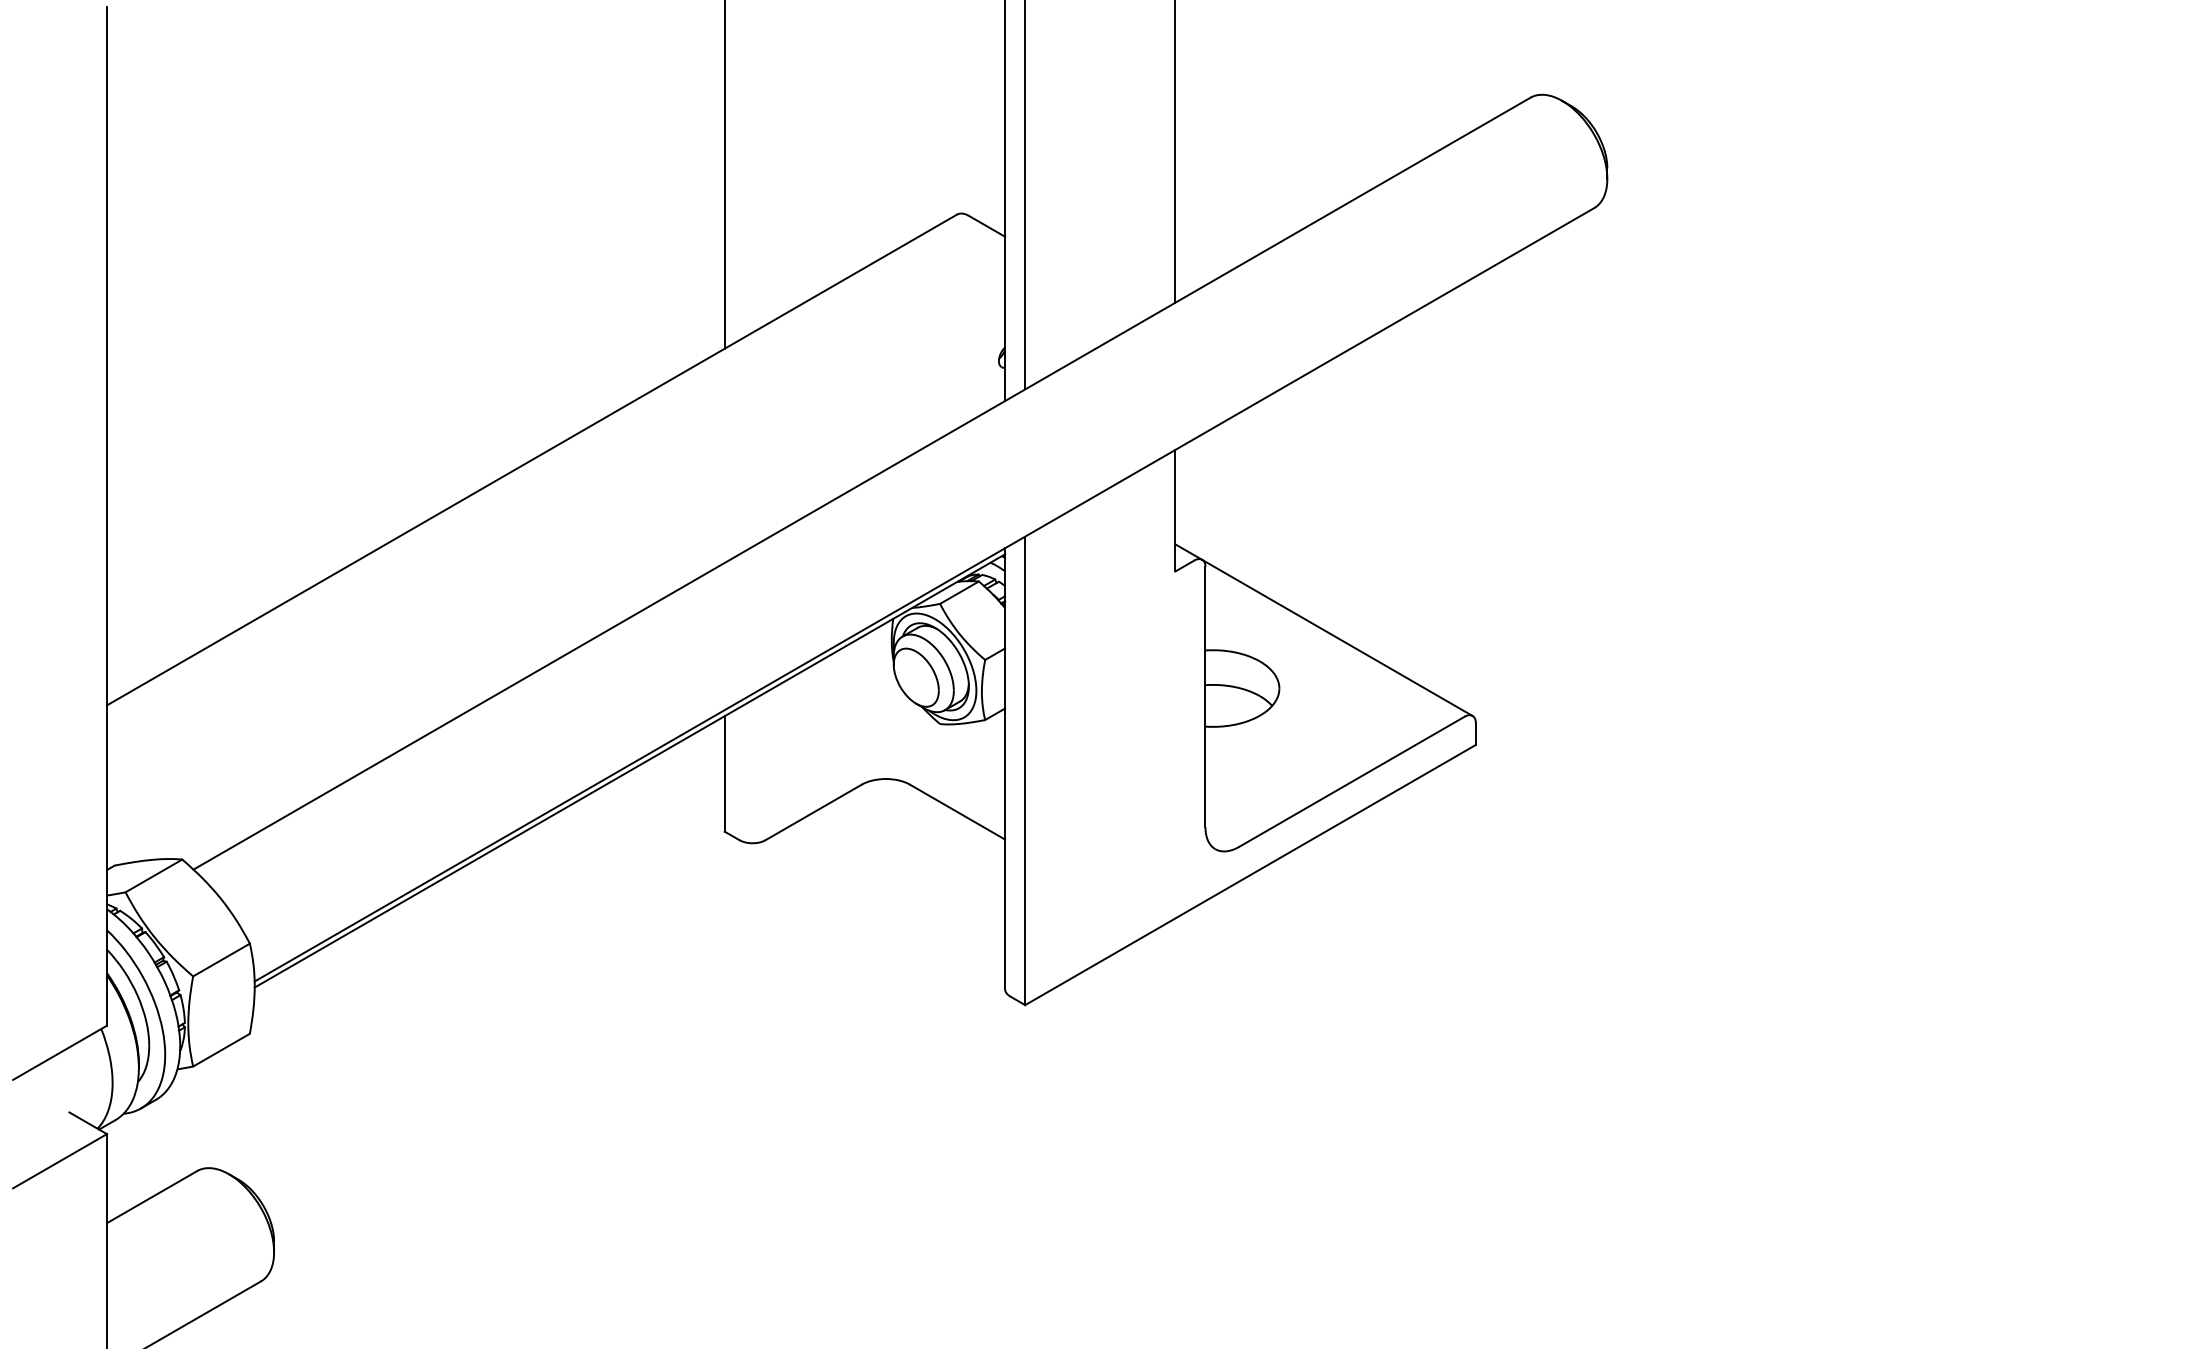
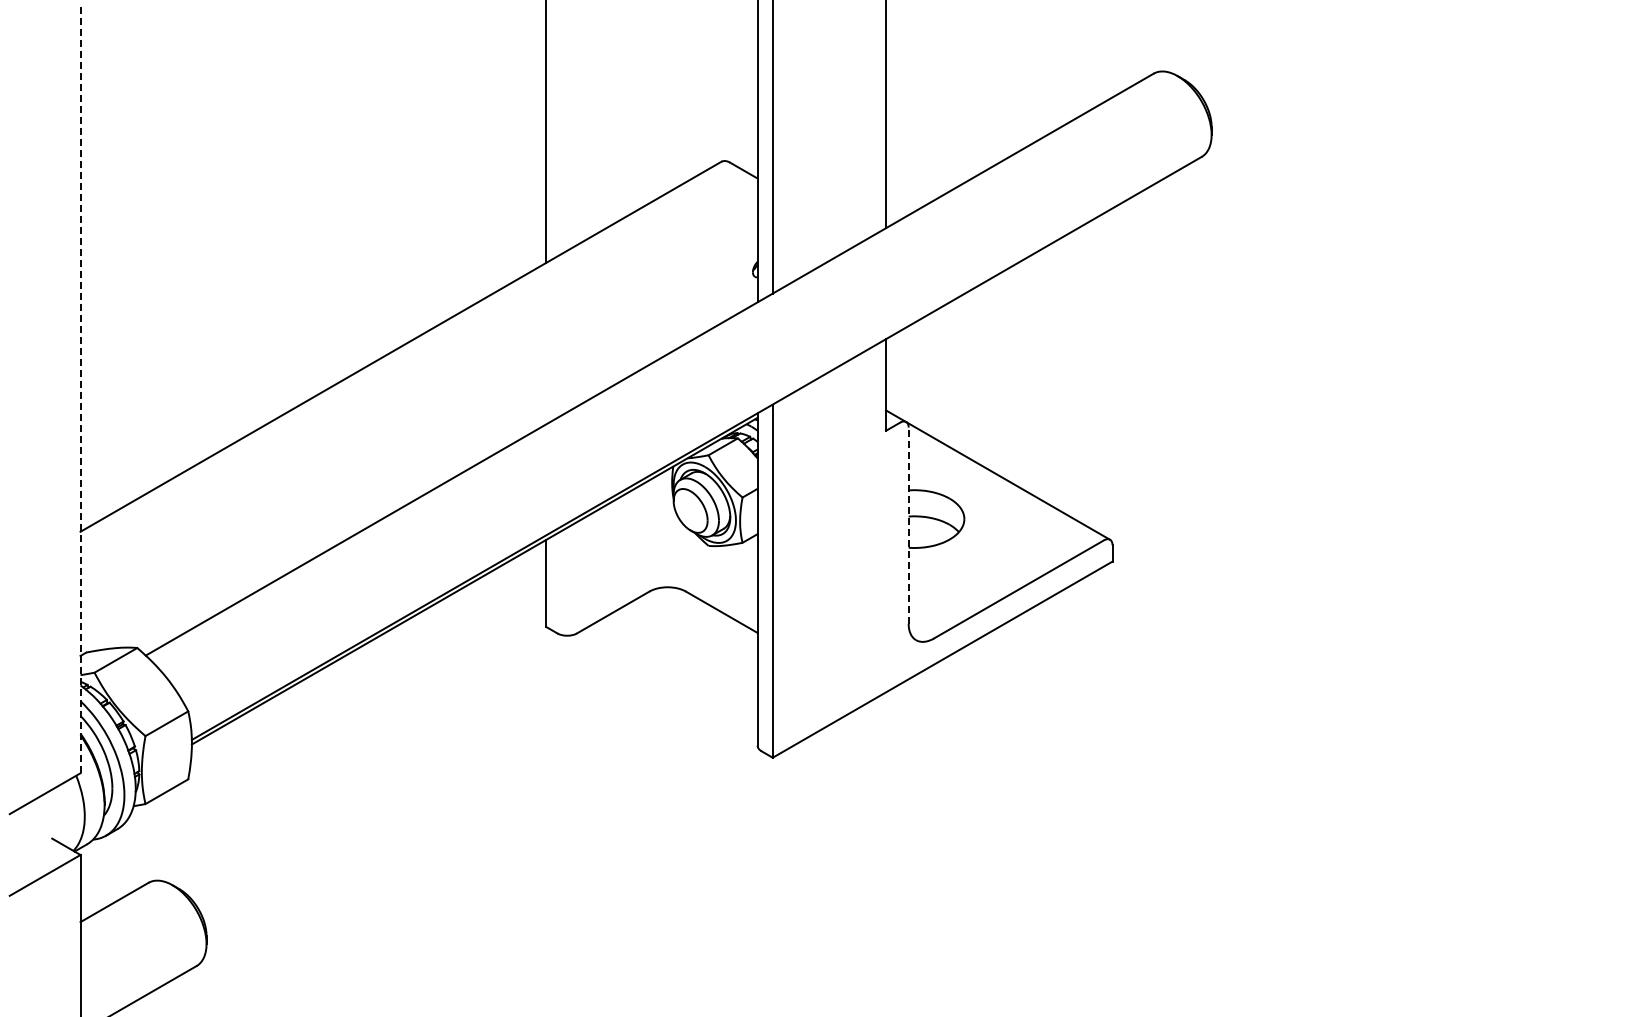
line: (106, 515) -> (80, 388), solid -> dashed
line: (1205, 697) -> (908, 525), solid -> dashed

